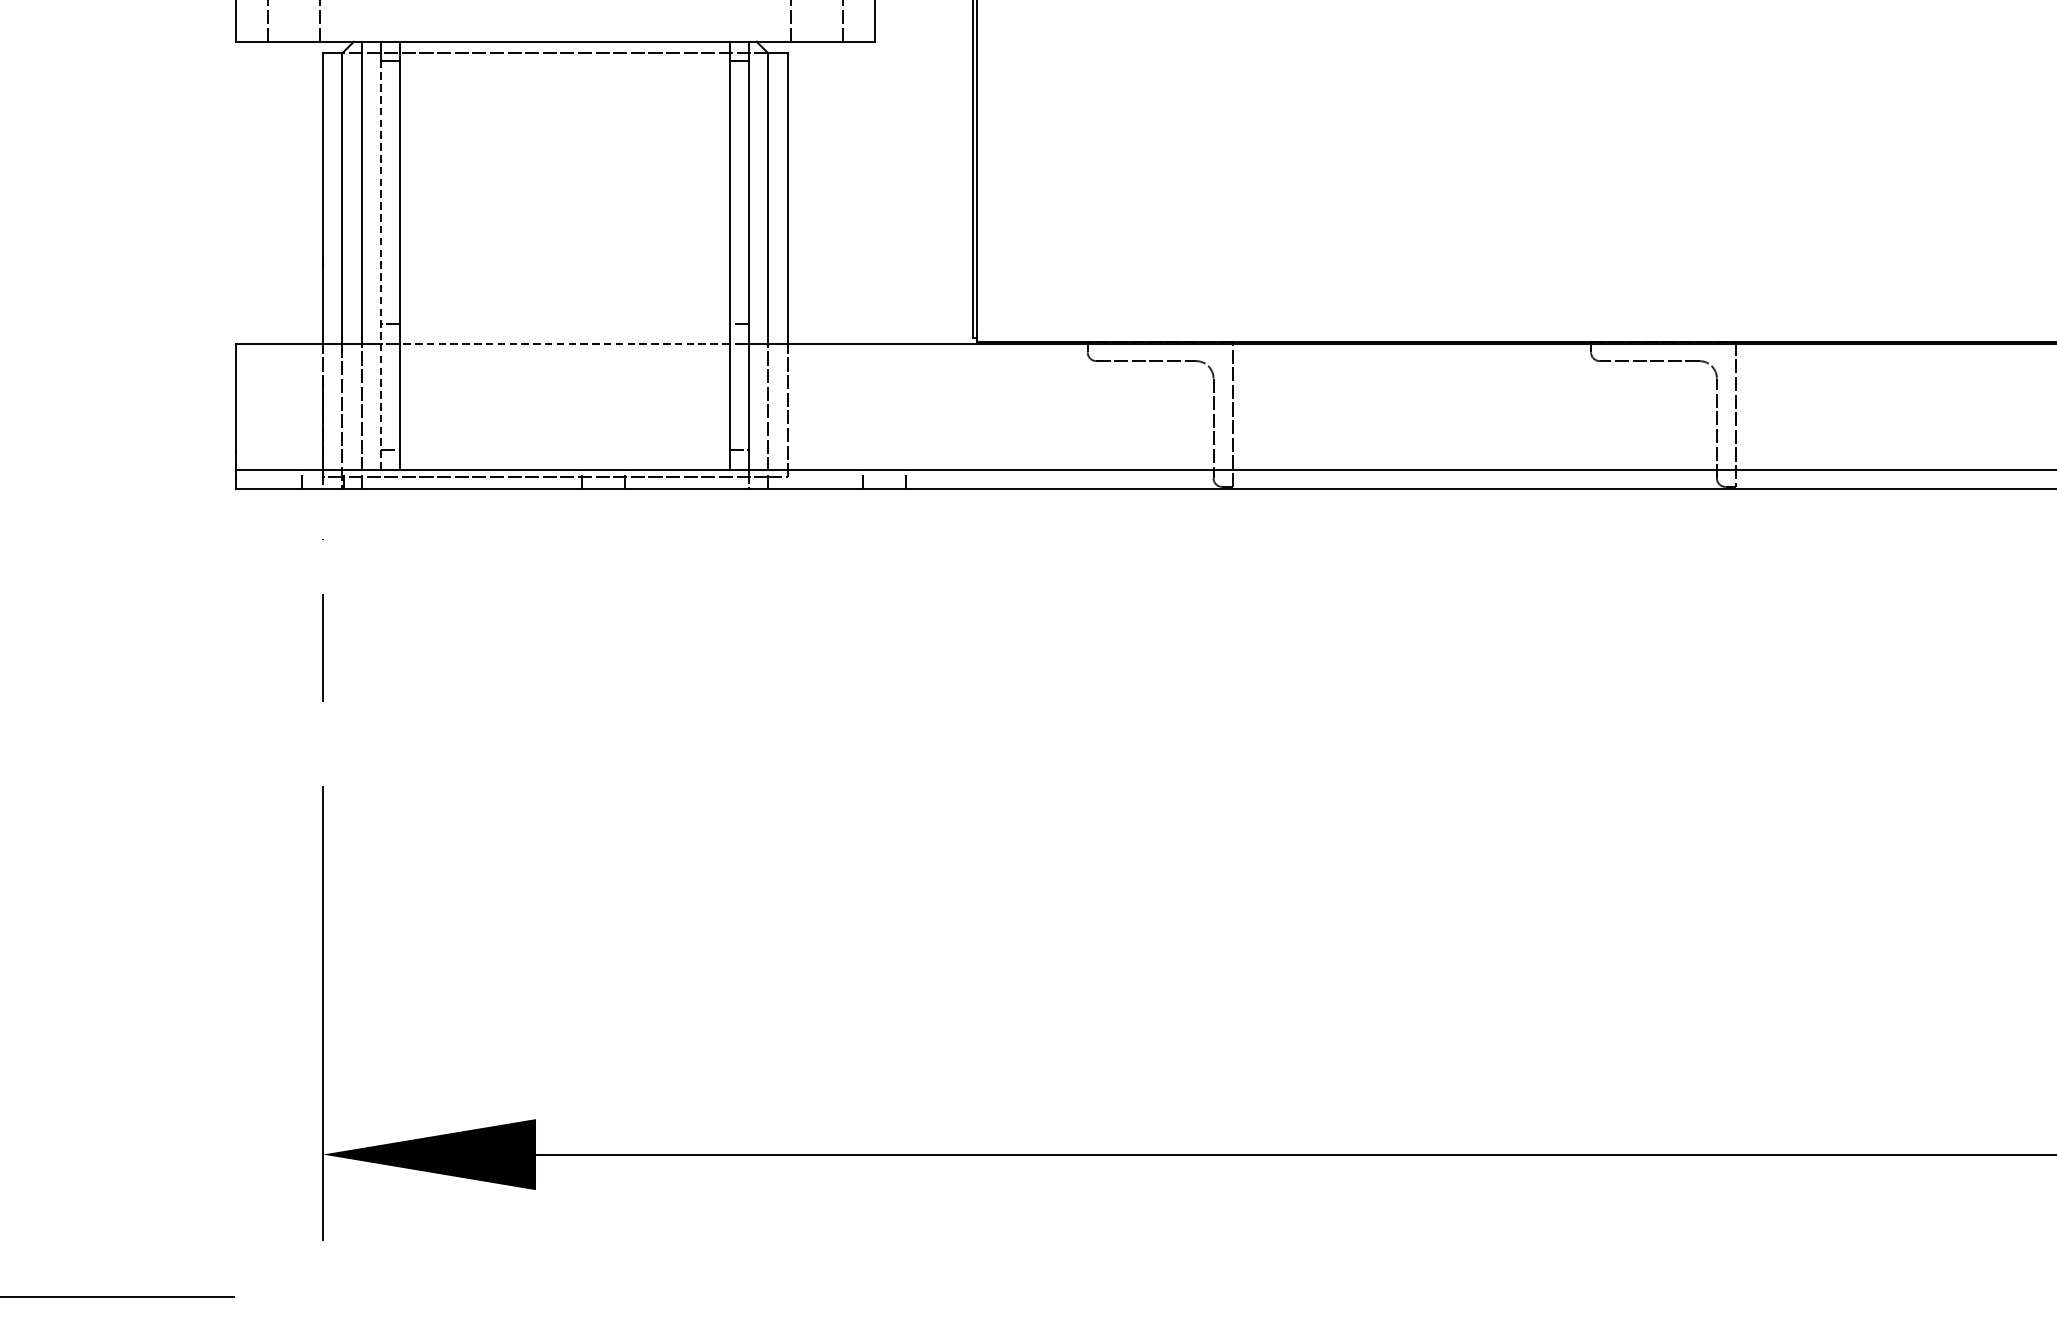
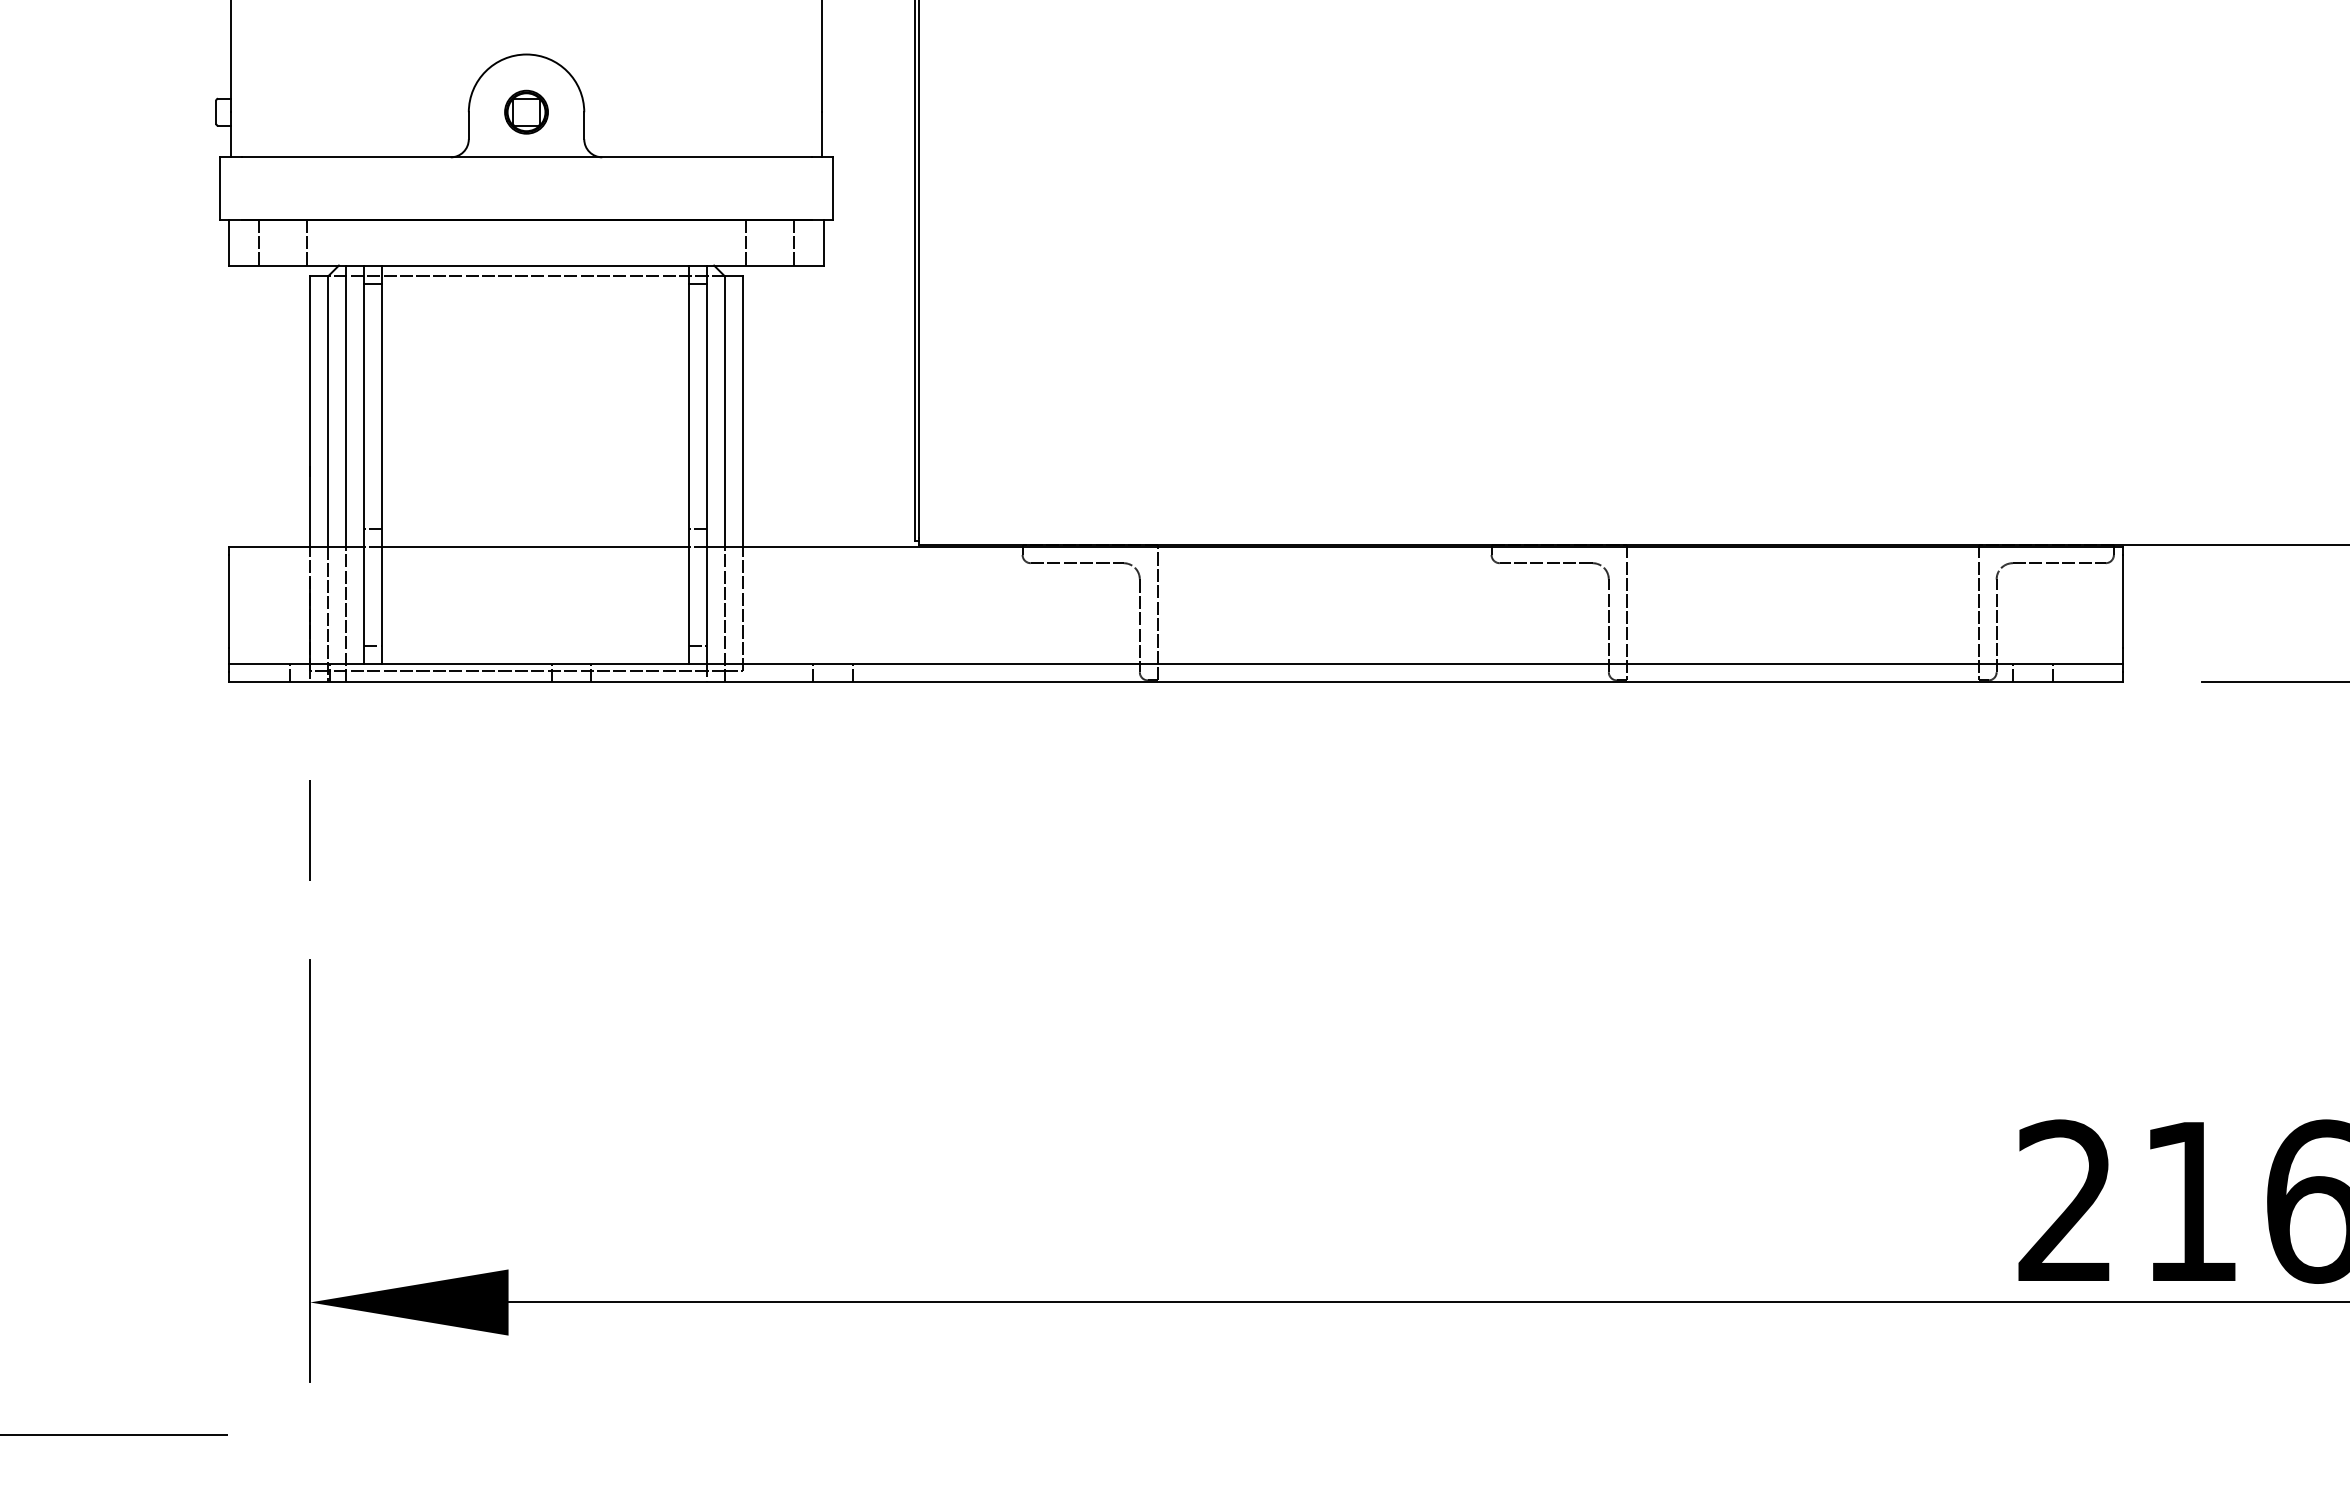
line: (381, 264) -> (364, 473), dashed -> solid
line: (564, 343) -> (535, 546), dashed -> solid

